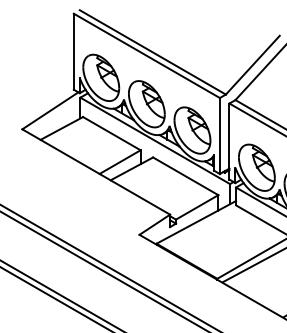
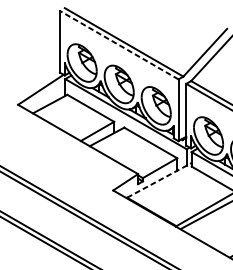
line: (146, 55) -> (118, 44), solid -> dashed
line: (196, 222) -> (159, 180), solid -> dashed

